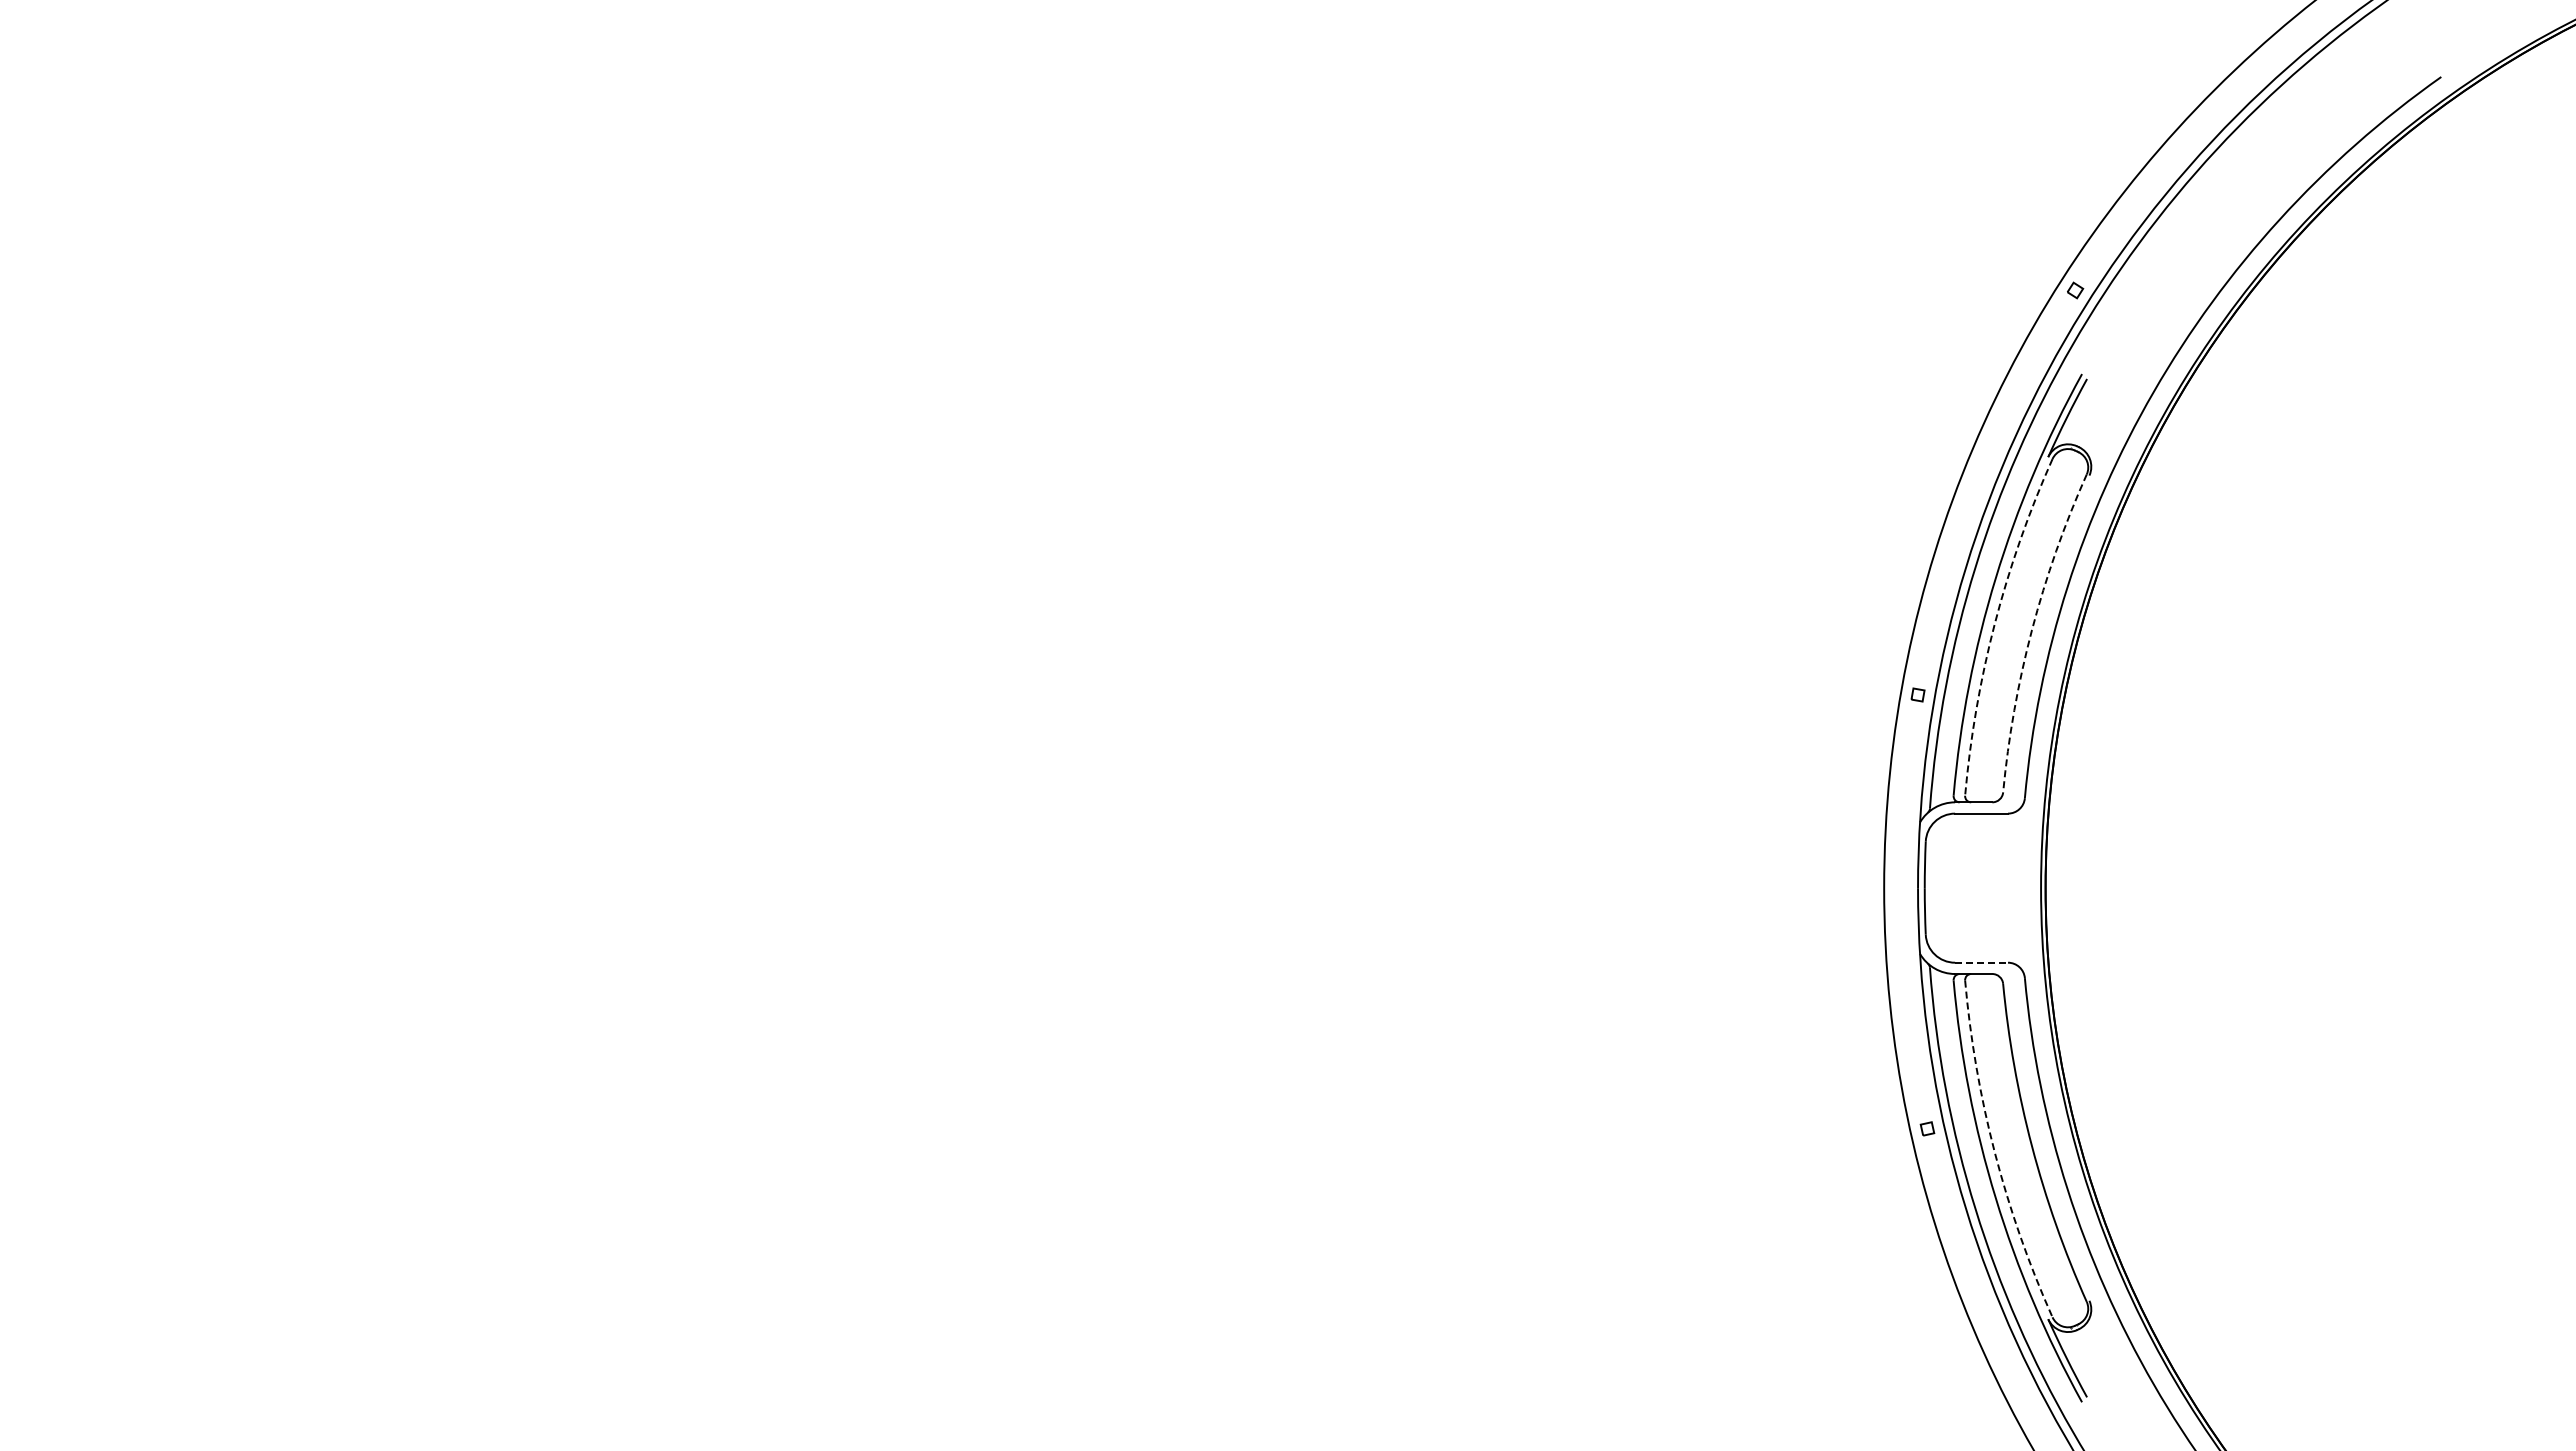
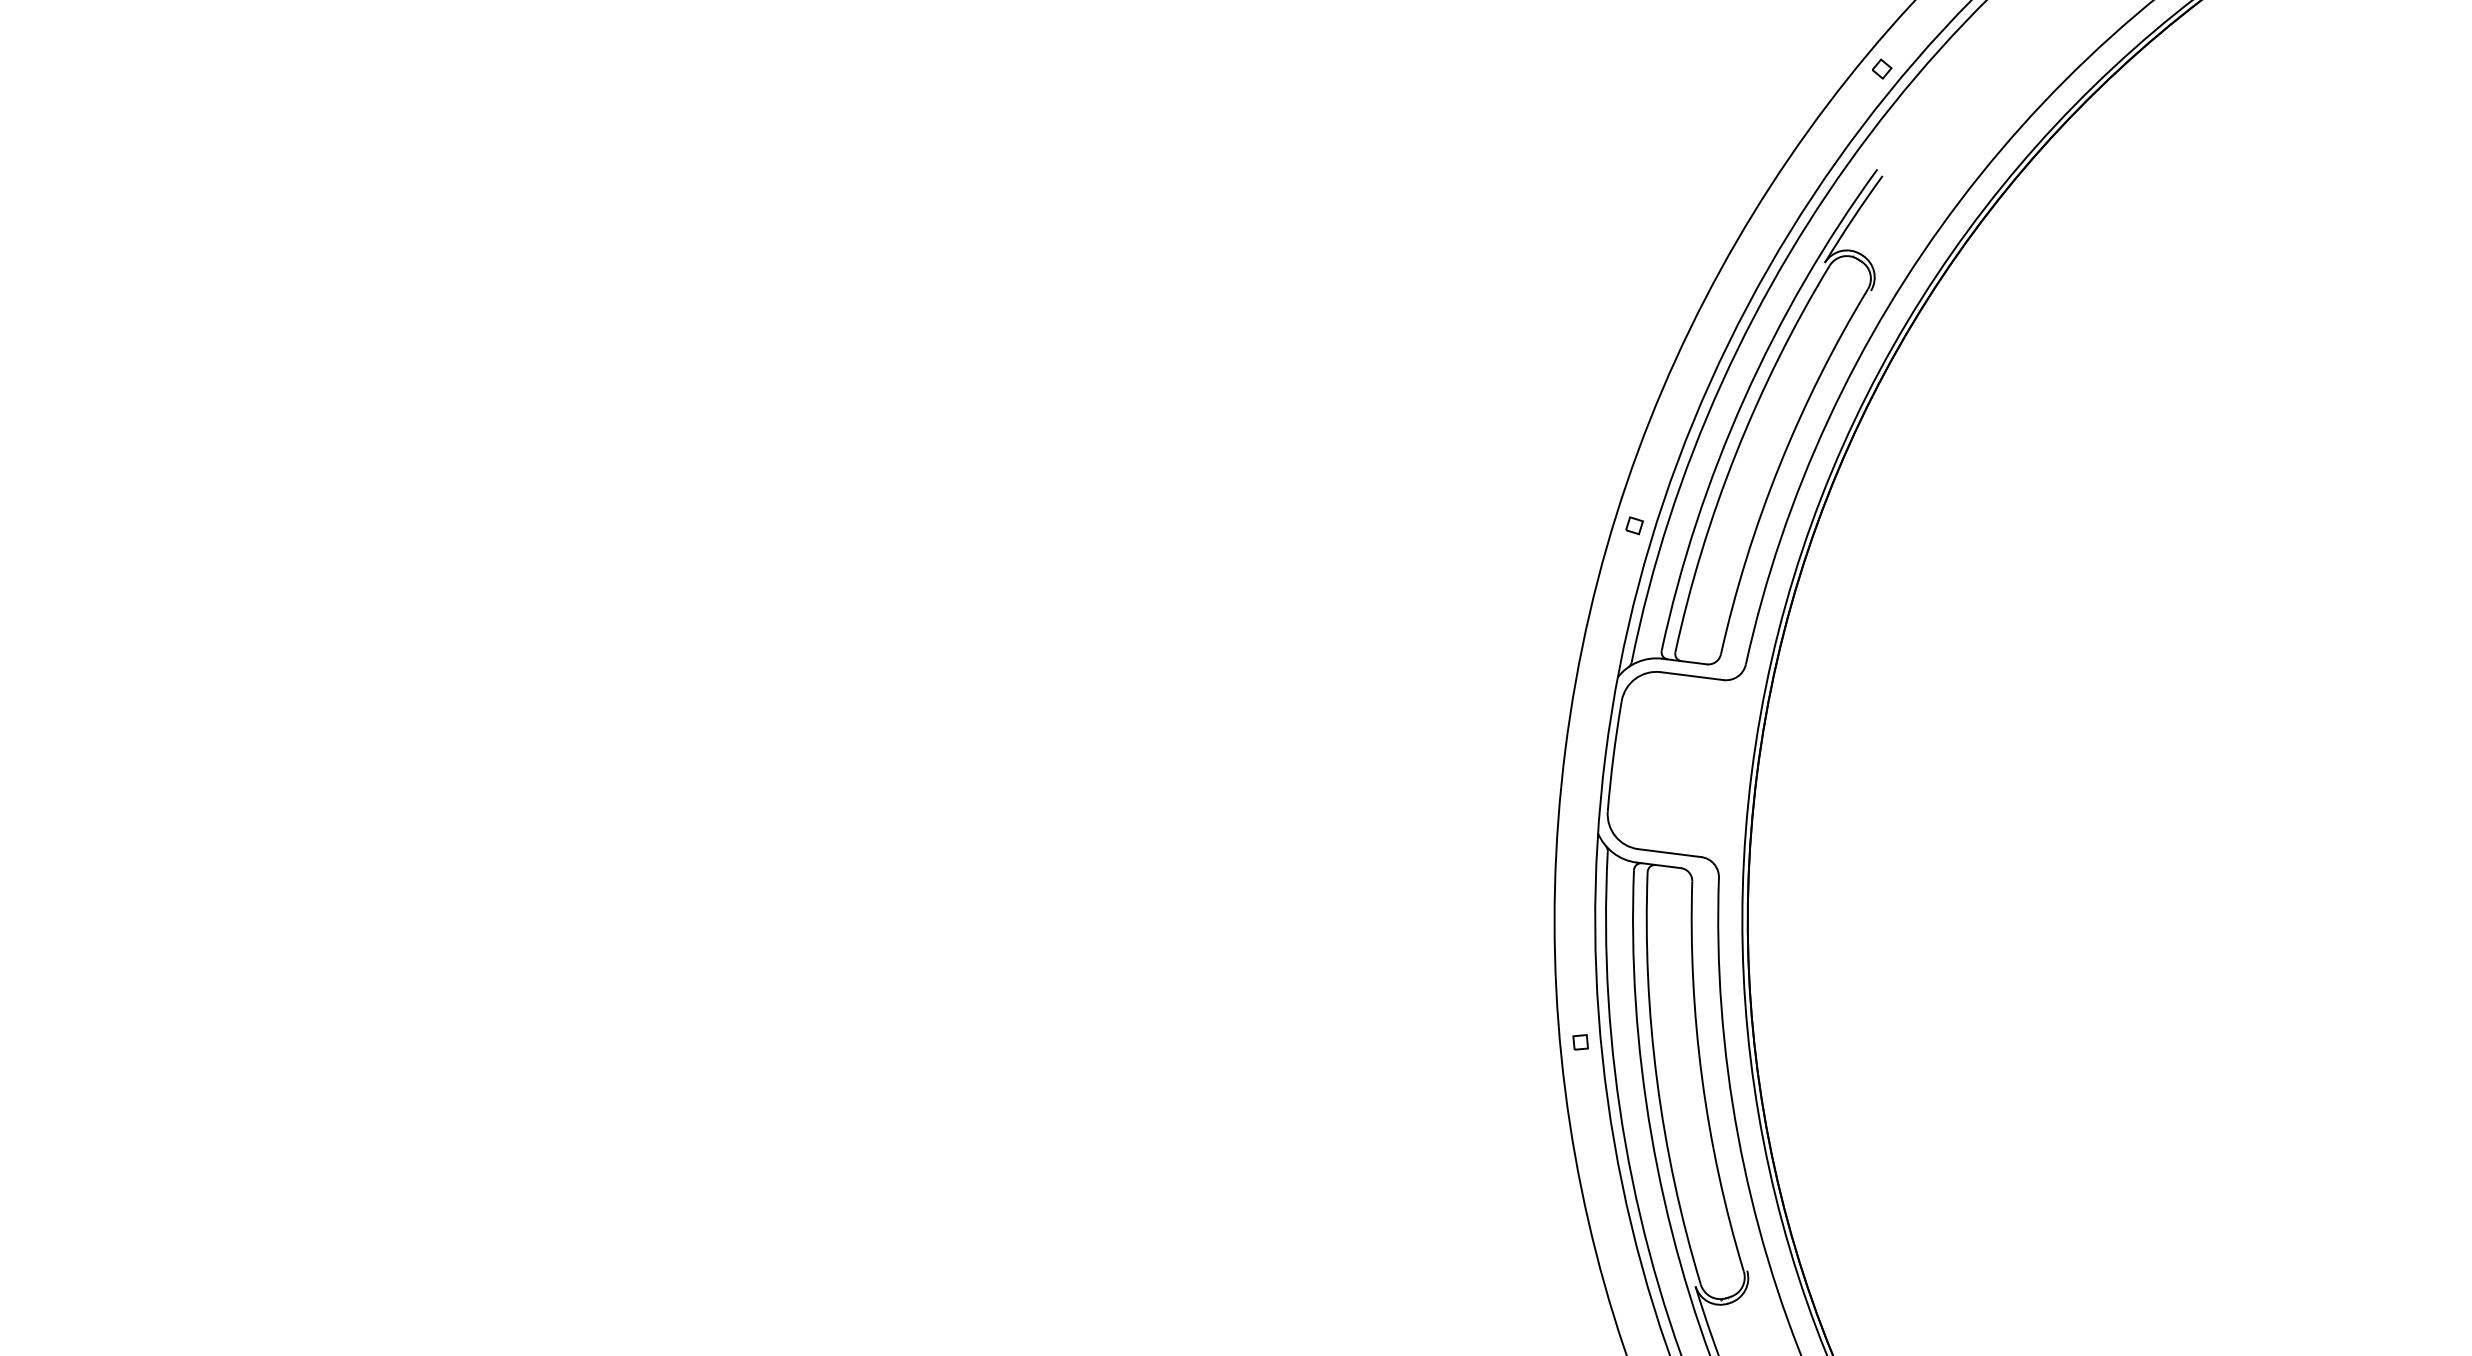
arc: (1994, 623) -> (1736, 452), dashed -> solid
arc: (2032, 630) -> (1780, 466), dashed -> solid
line: (1982, 962) -> (1670, 853), dashed -> solid
arc: (1994, 1152) -> (1656, 1080), dashed -> solid

